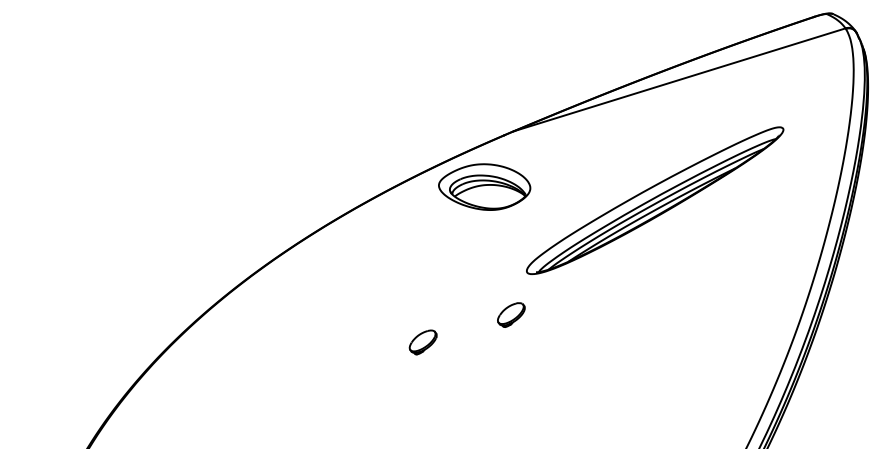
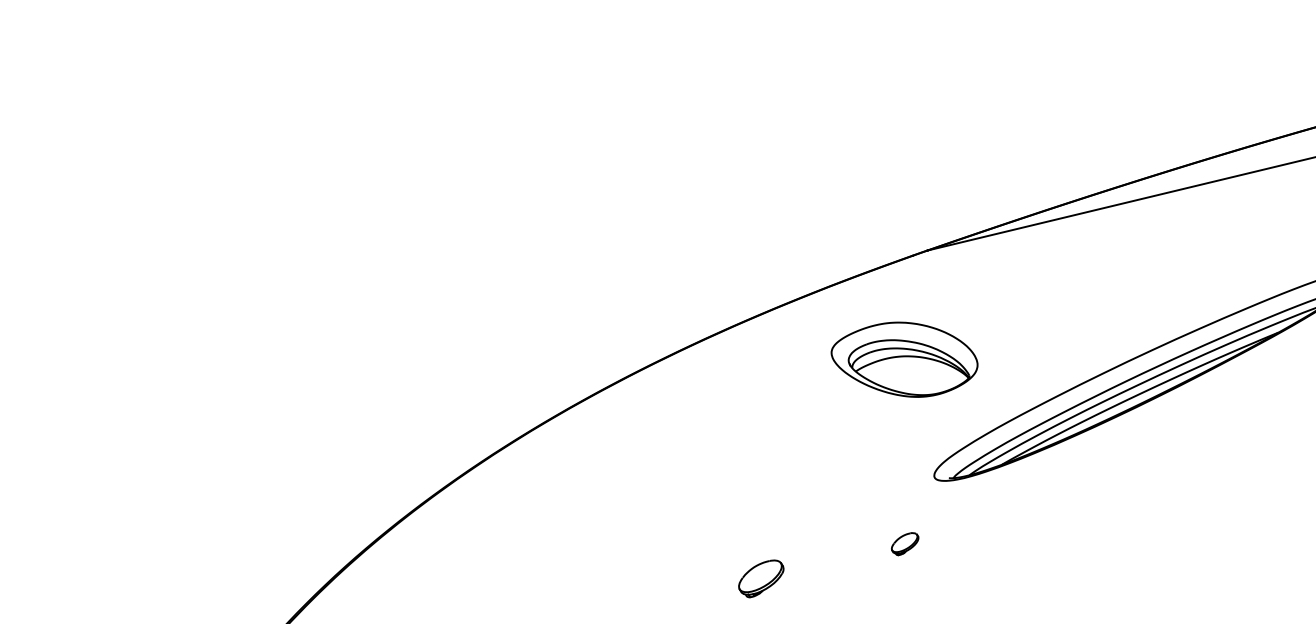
part: (484, 186) -> (904, 358), moved
part: (511, 314) -> (905, 543), size x0.6

